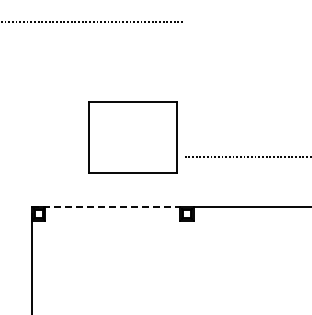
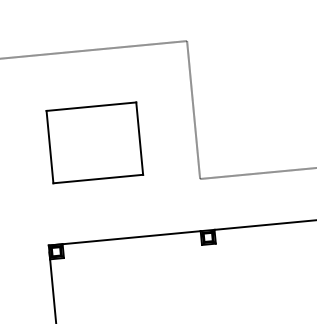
line: (184, 89) -> (193, 109), added
part: (132, 137) -> (94, 143), moved
line: (106, 207) -> (125, 238), dashed -> solid

